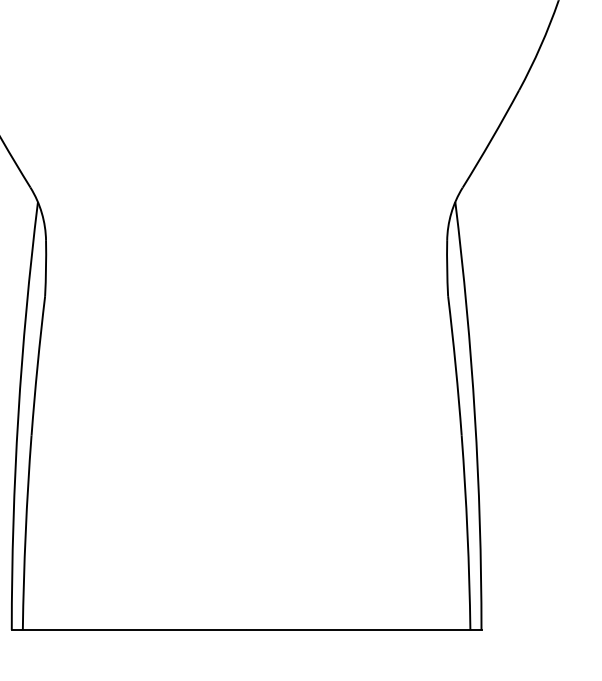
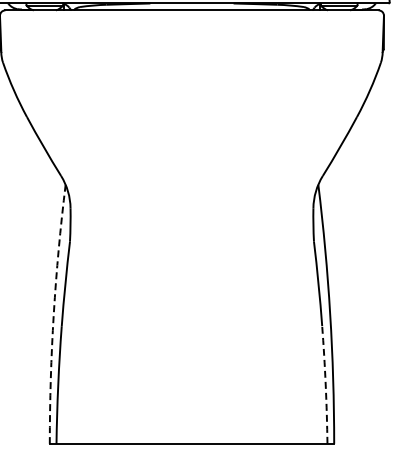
arc: (17, 416) -> (53, 314), solid -> dashed
arc: (467, 531) -> (325, 384), solid -> dashed

